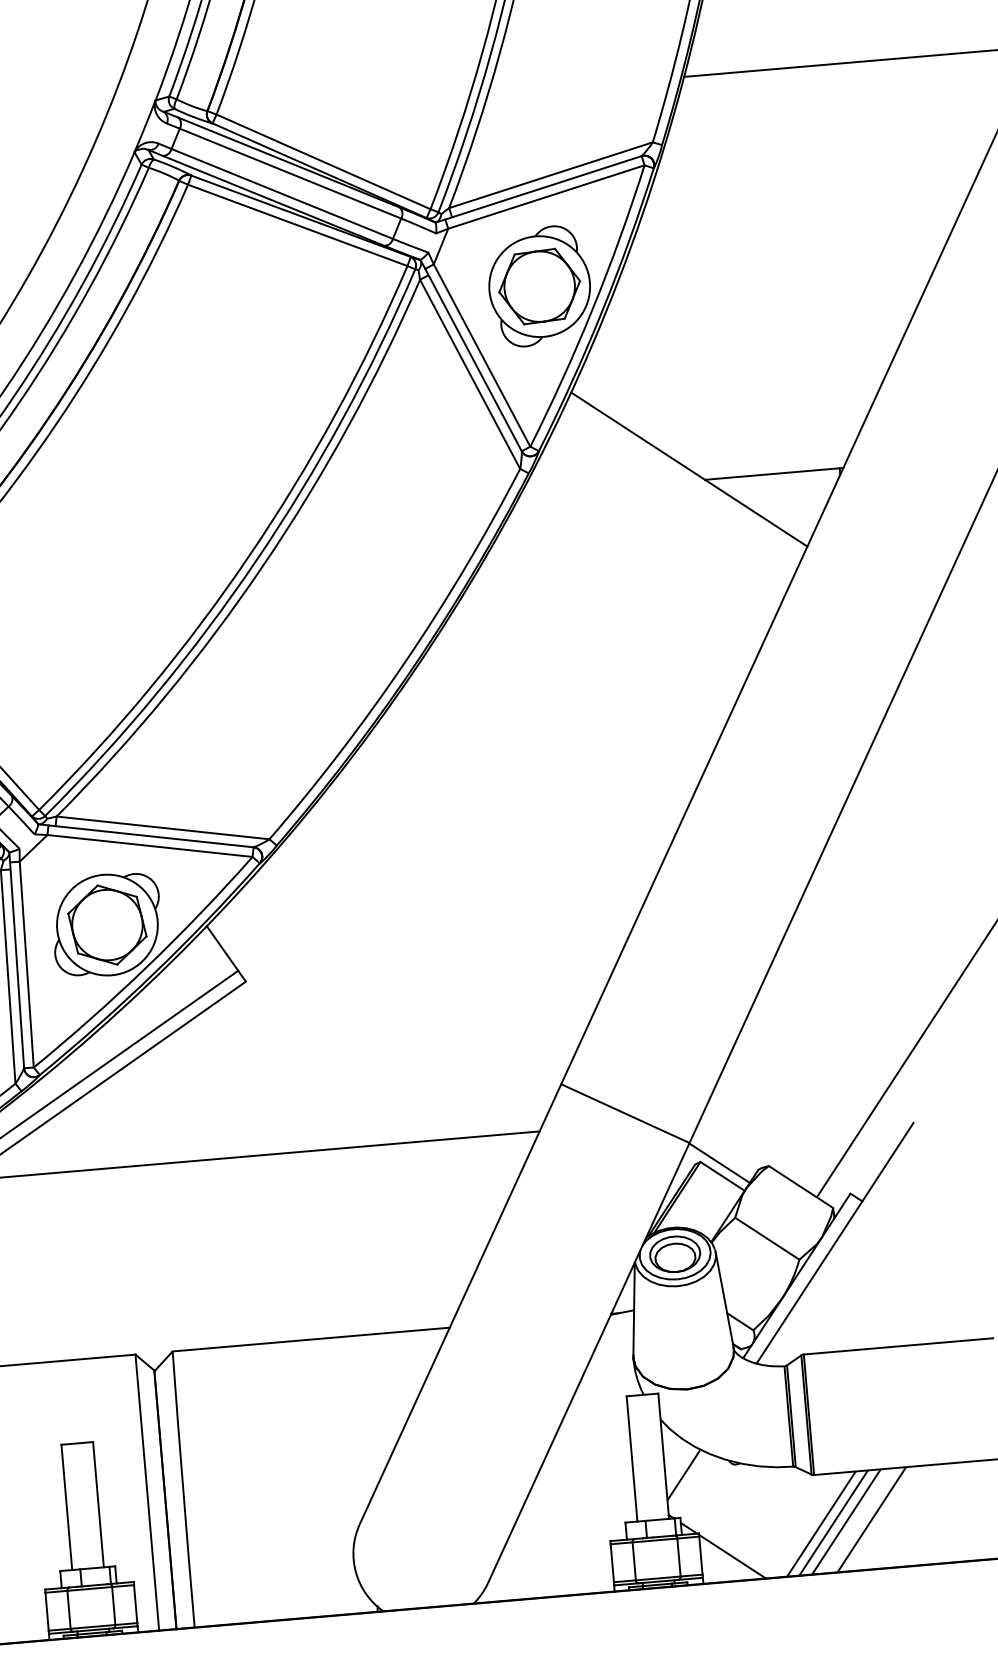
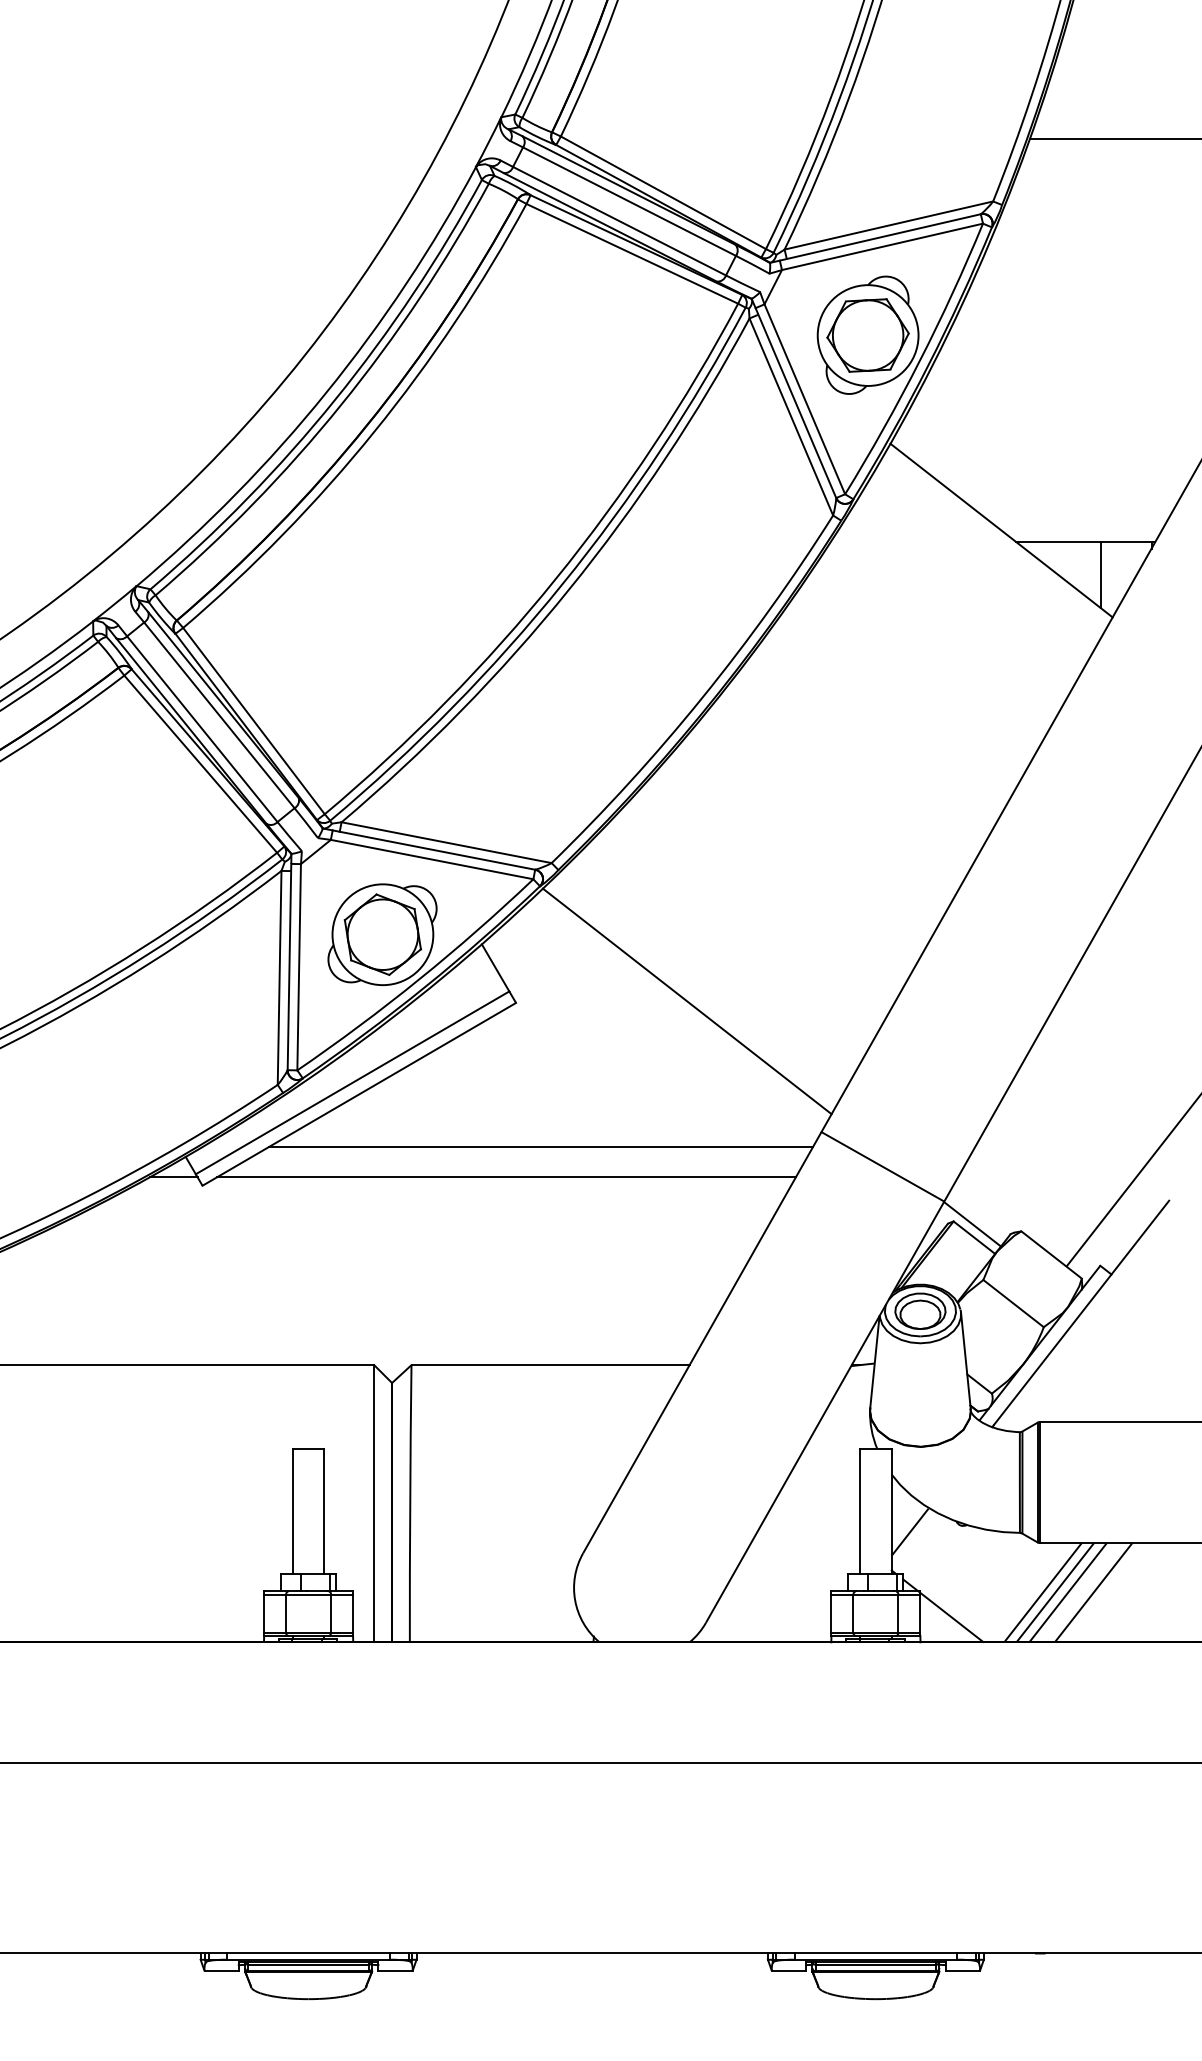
line: (792, 505) -> (1101, 575), added
line: (415, 965) -> (686, 1001), added
line: (283, 1123) -> (541, 1147), added

